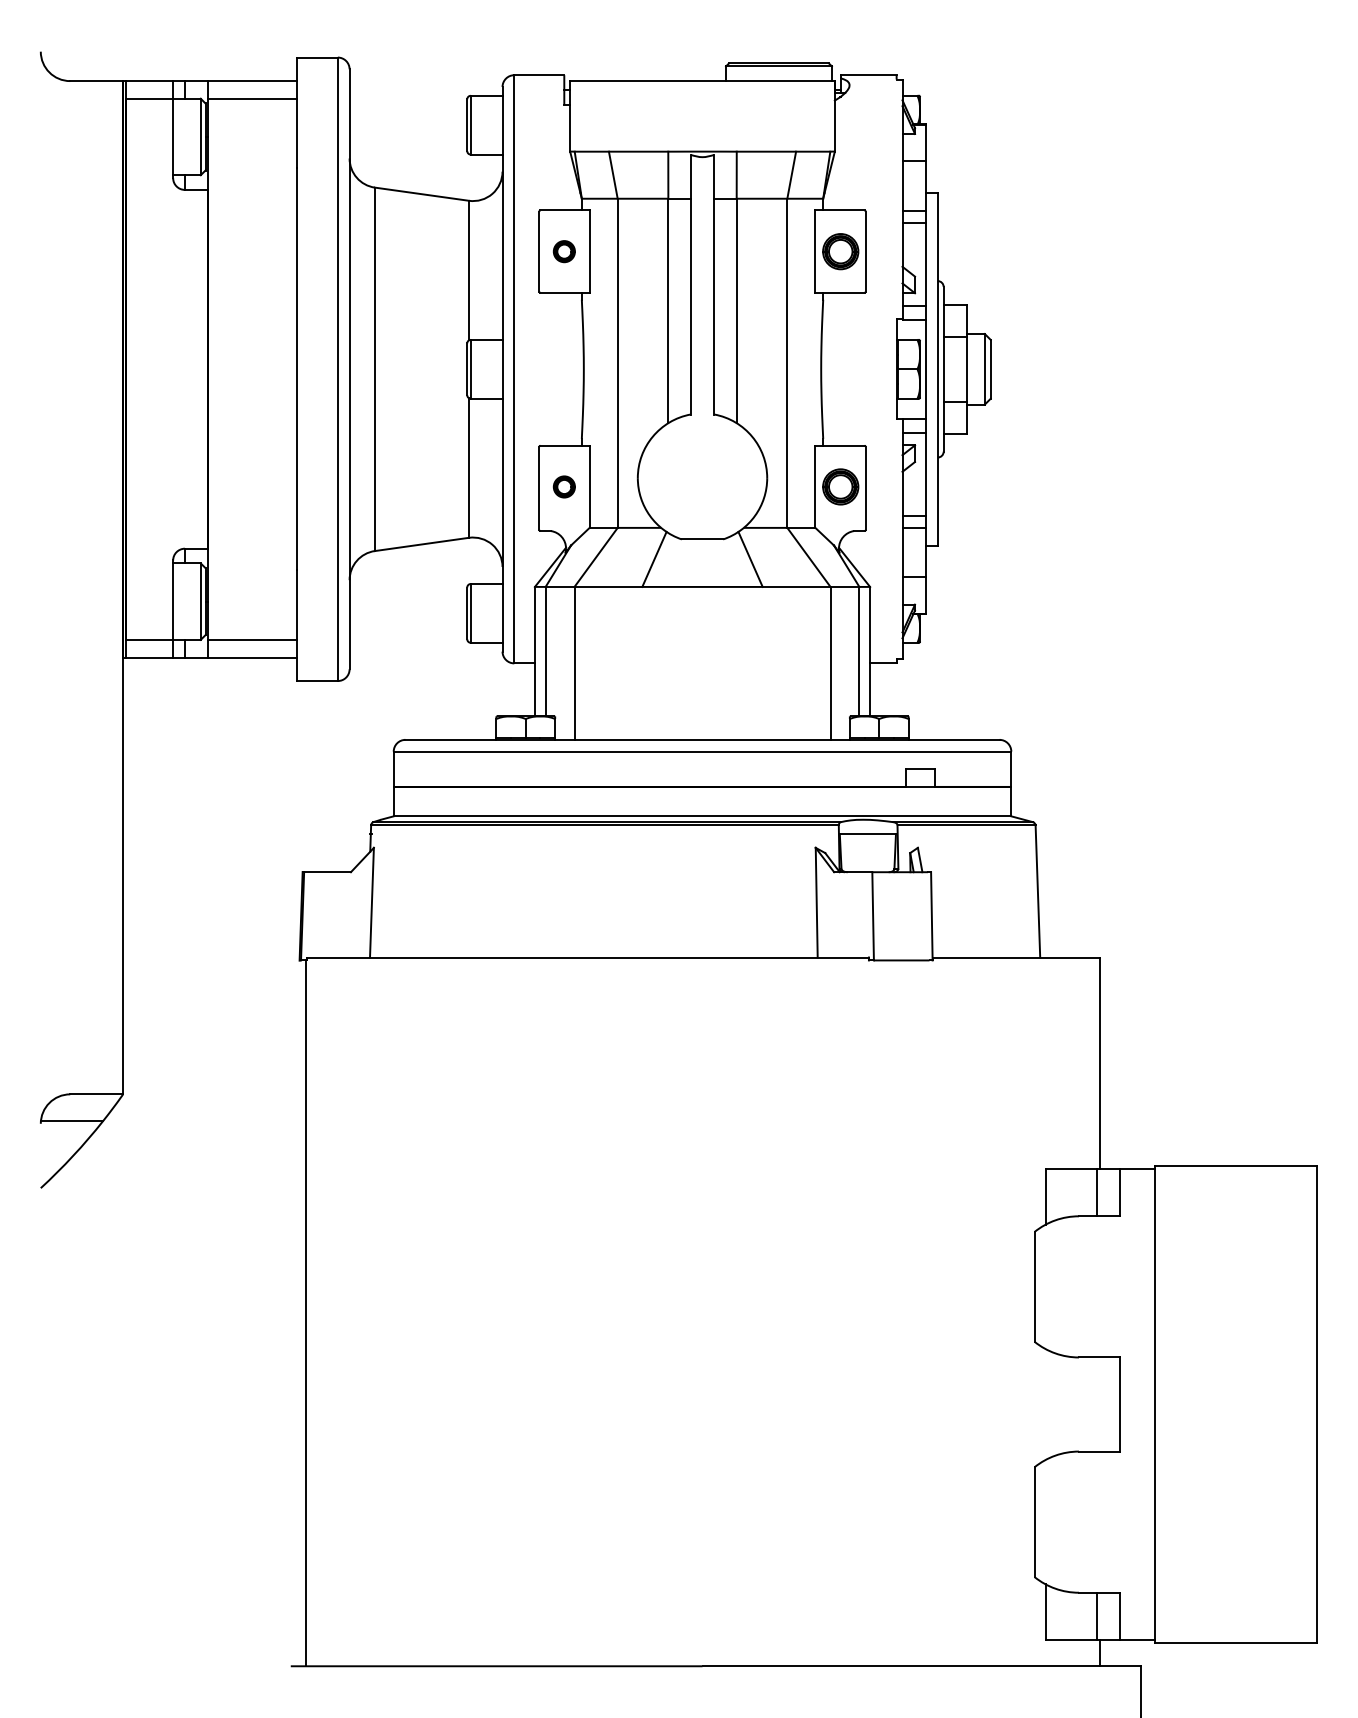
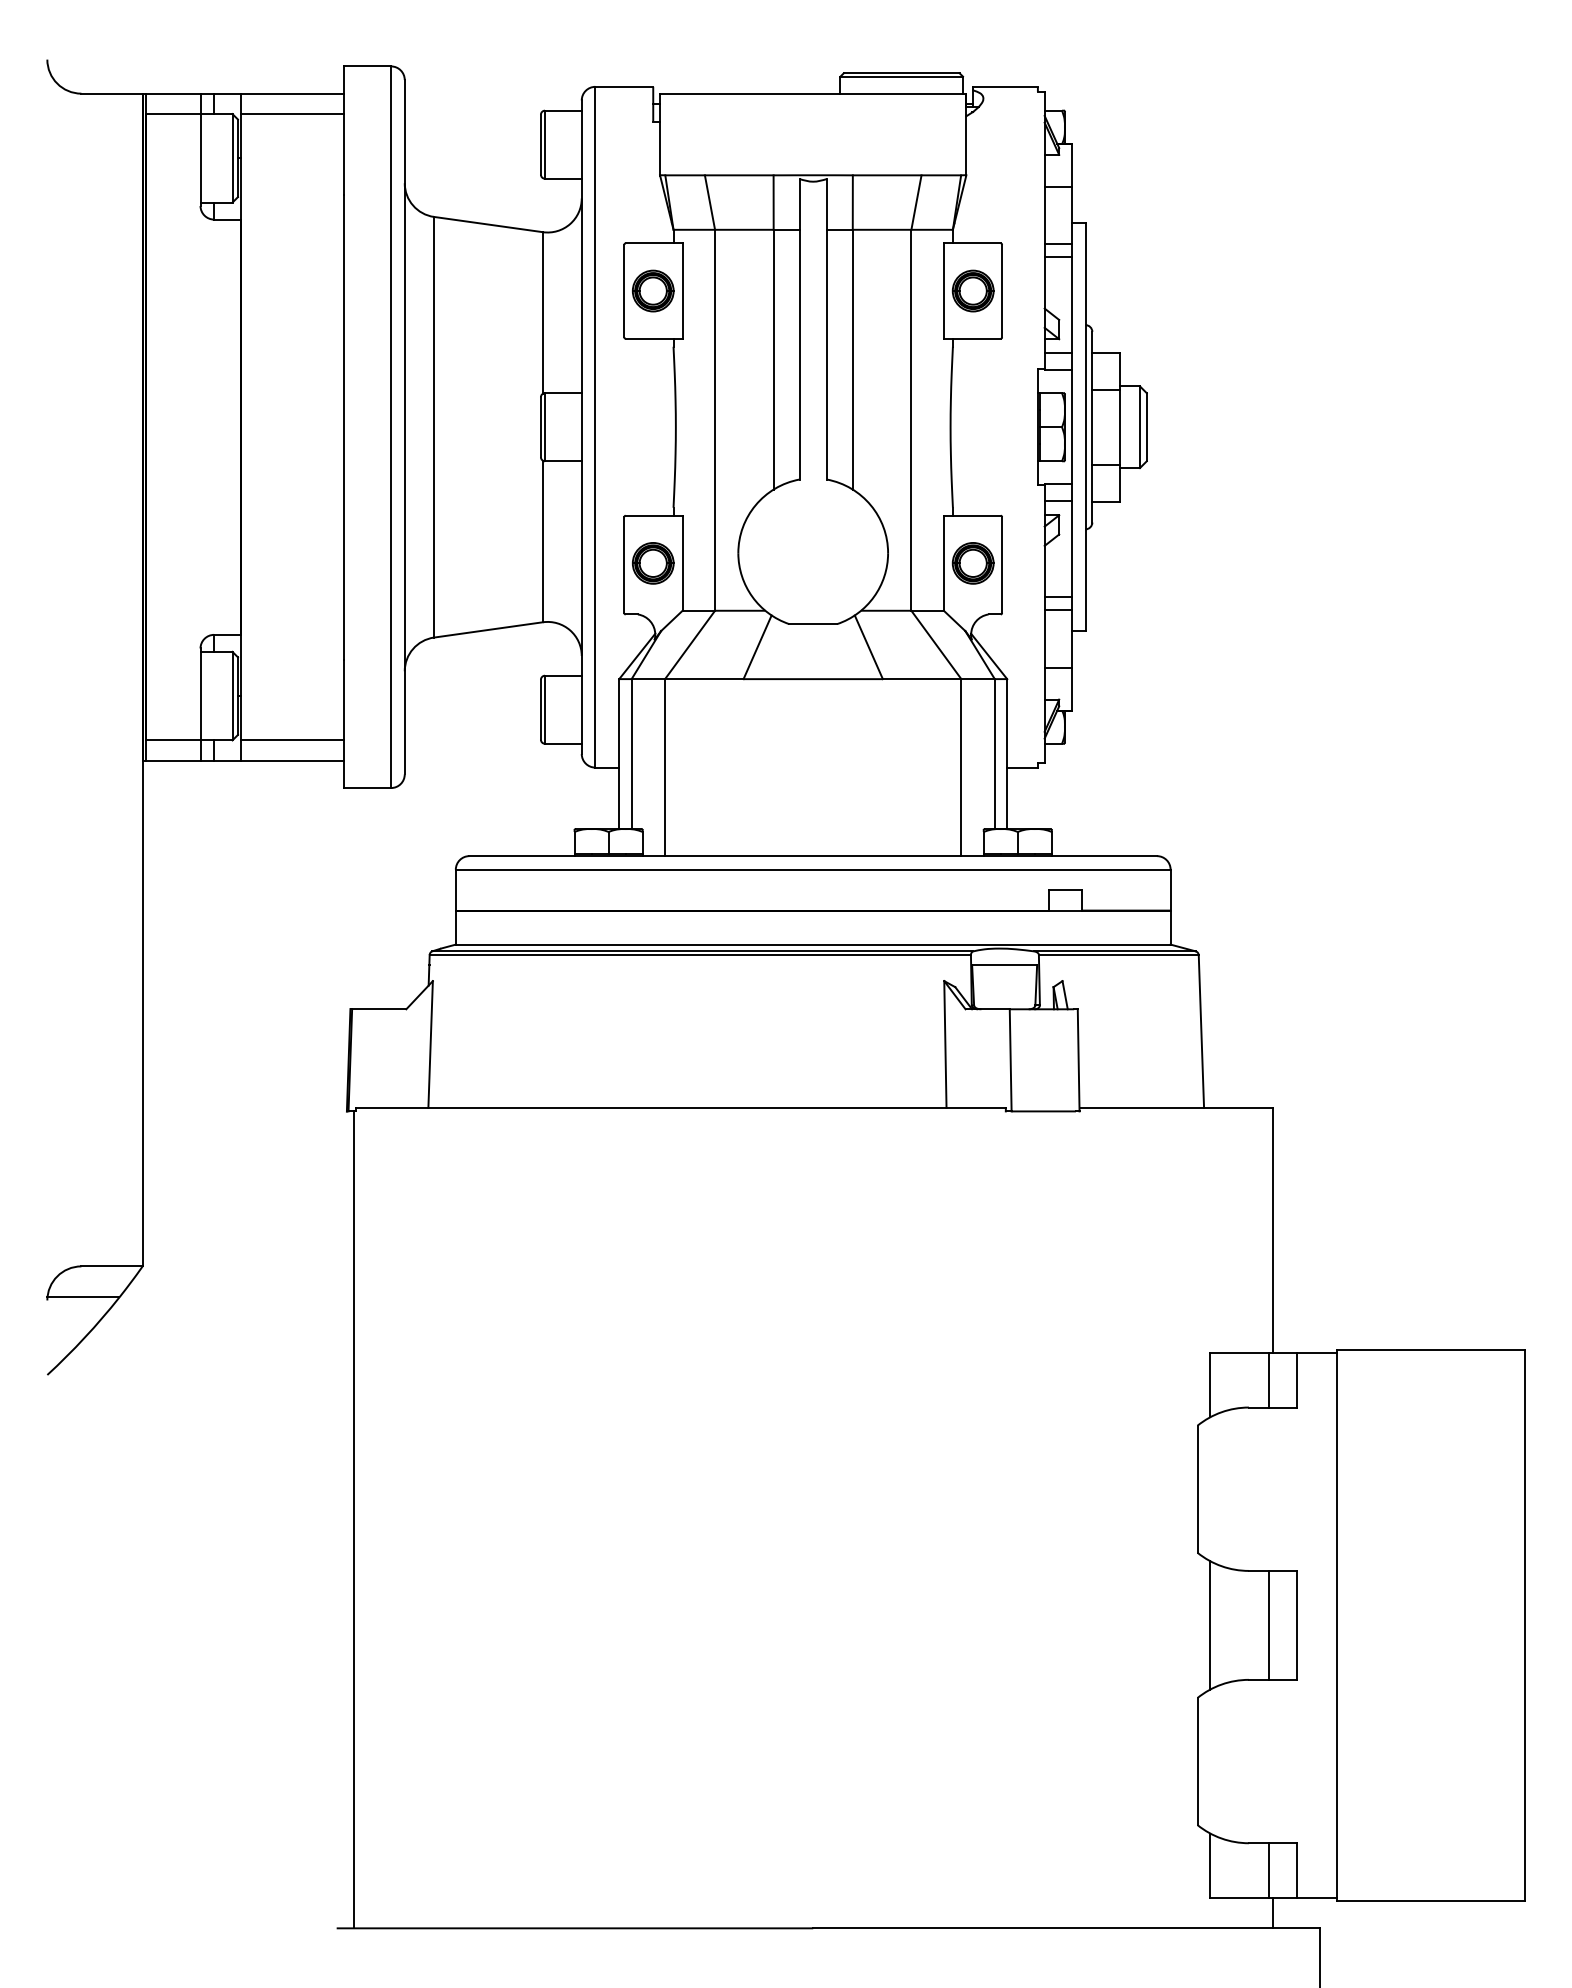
part: (564, 251) -> (653, 290), size x1.67
part: (564, 487) -> (653, 563), size x1.67
line: (1096, 1403) -> (1269, 1624), added
line: (1045, 1404) -> (1210, 1625), added

